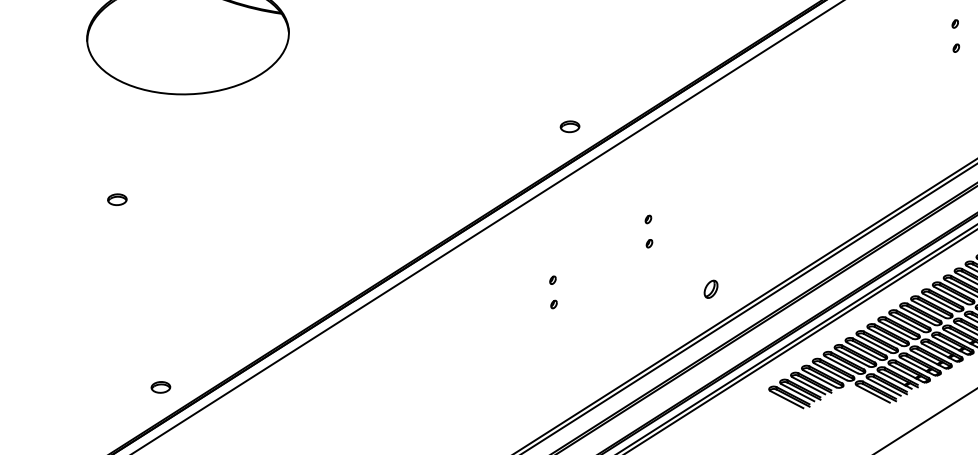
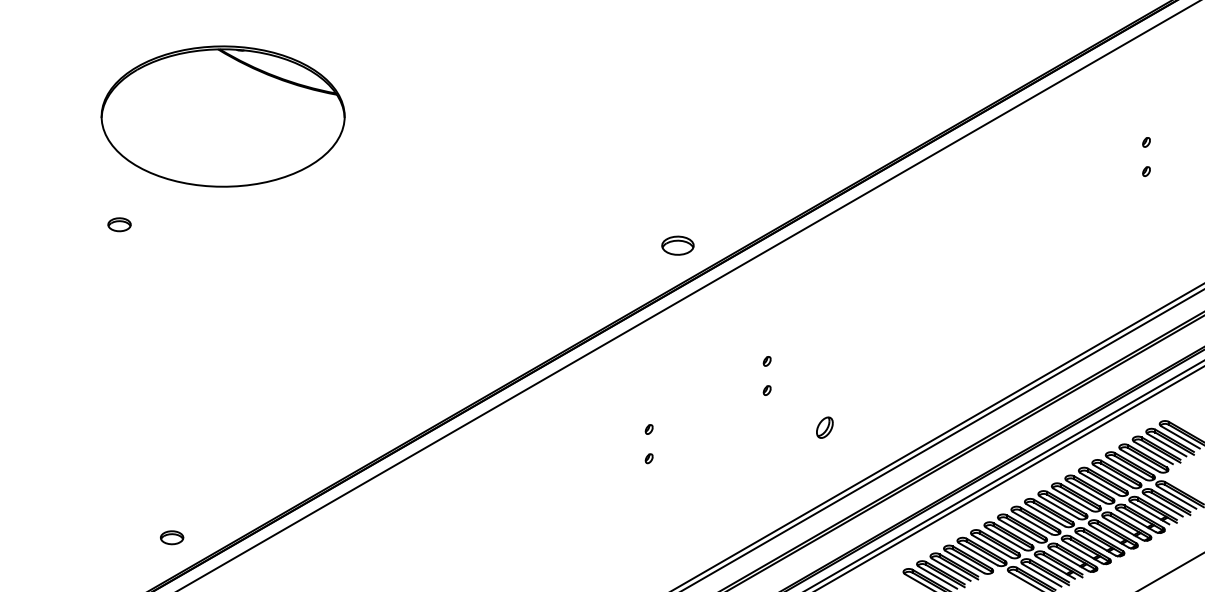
part: (569, 126) -> (677, 245), size x1.4
part: (117, 199) -> (119, 224), moved
part: (710, 289) -> (824, 427), moved

